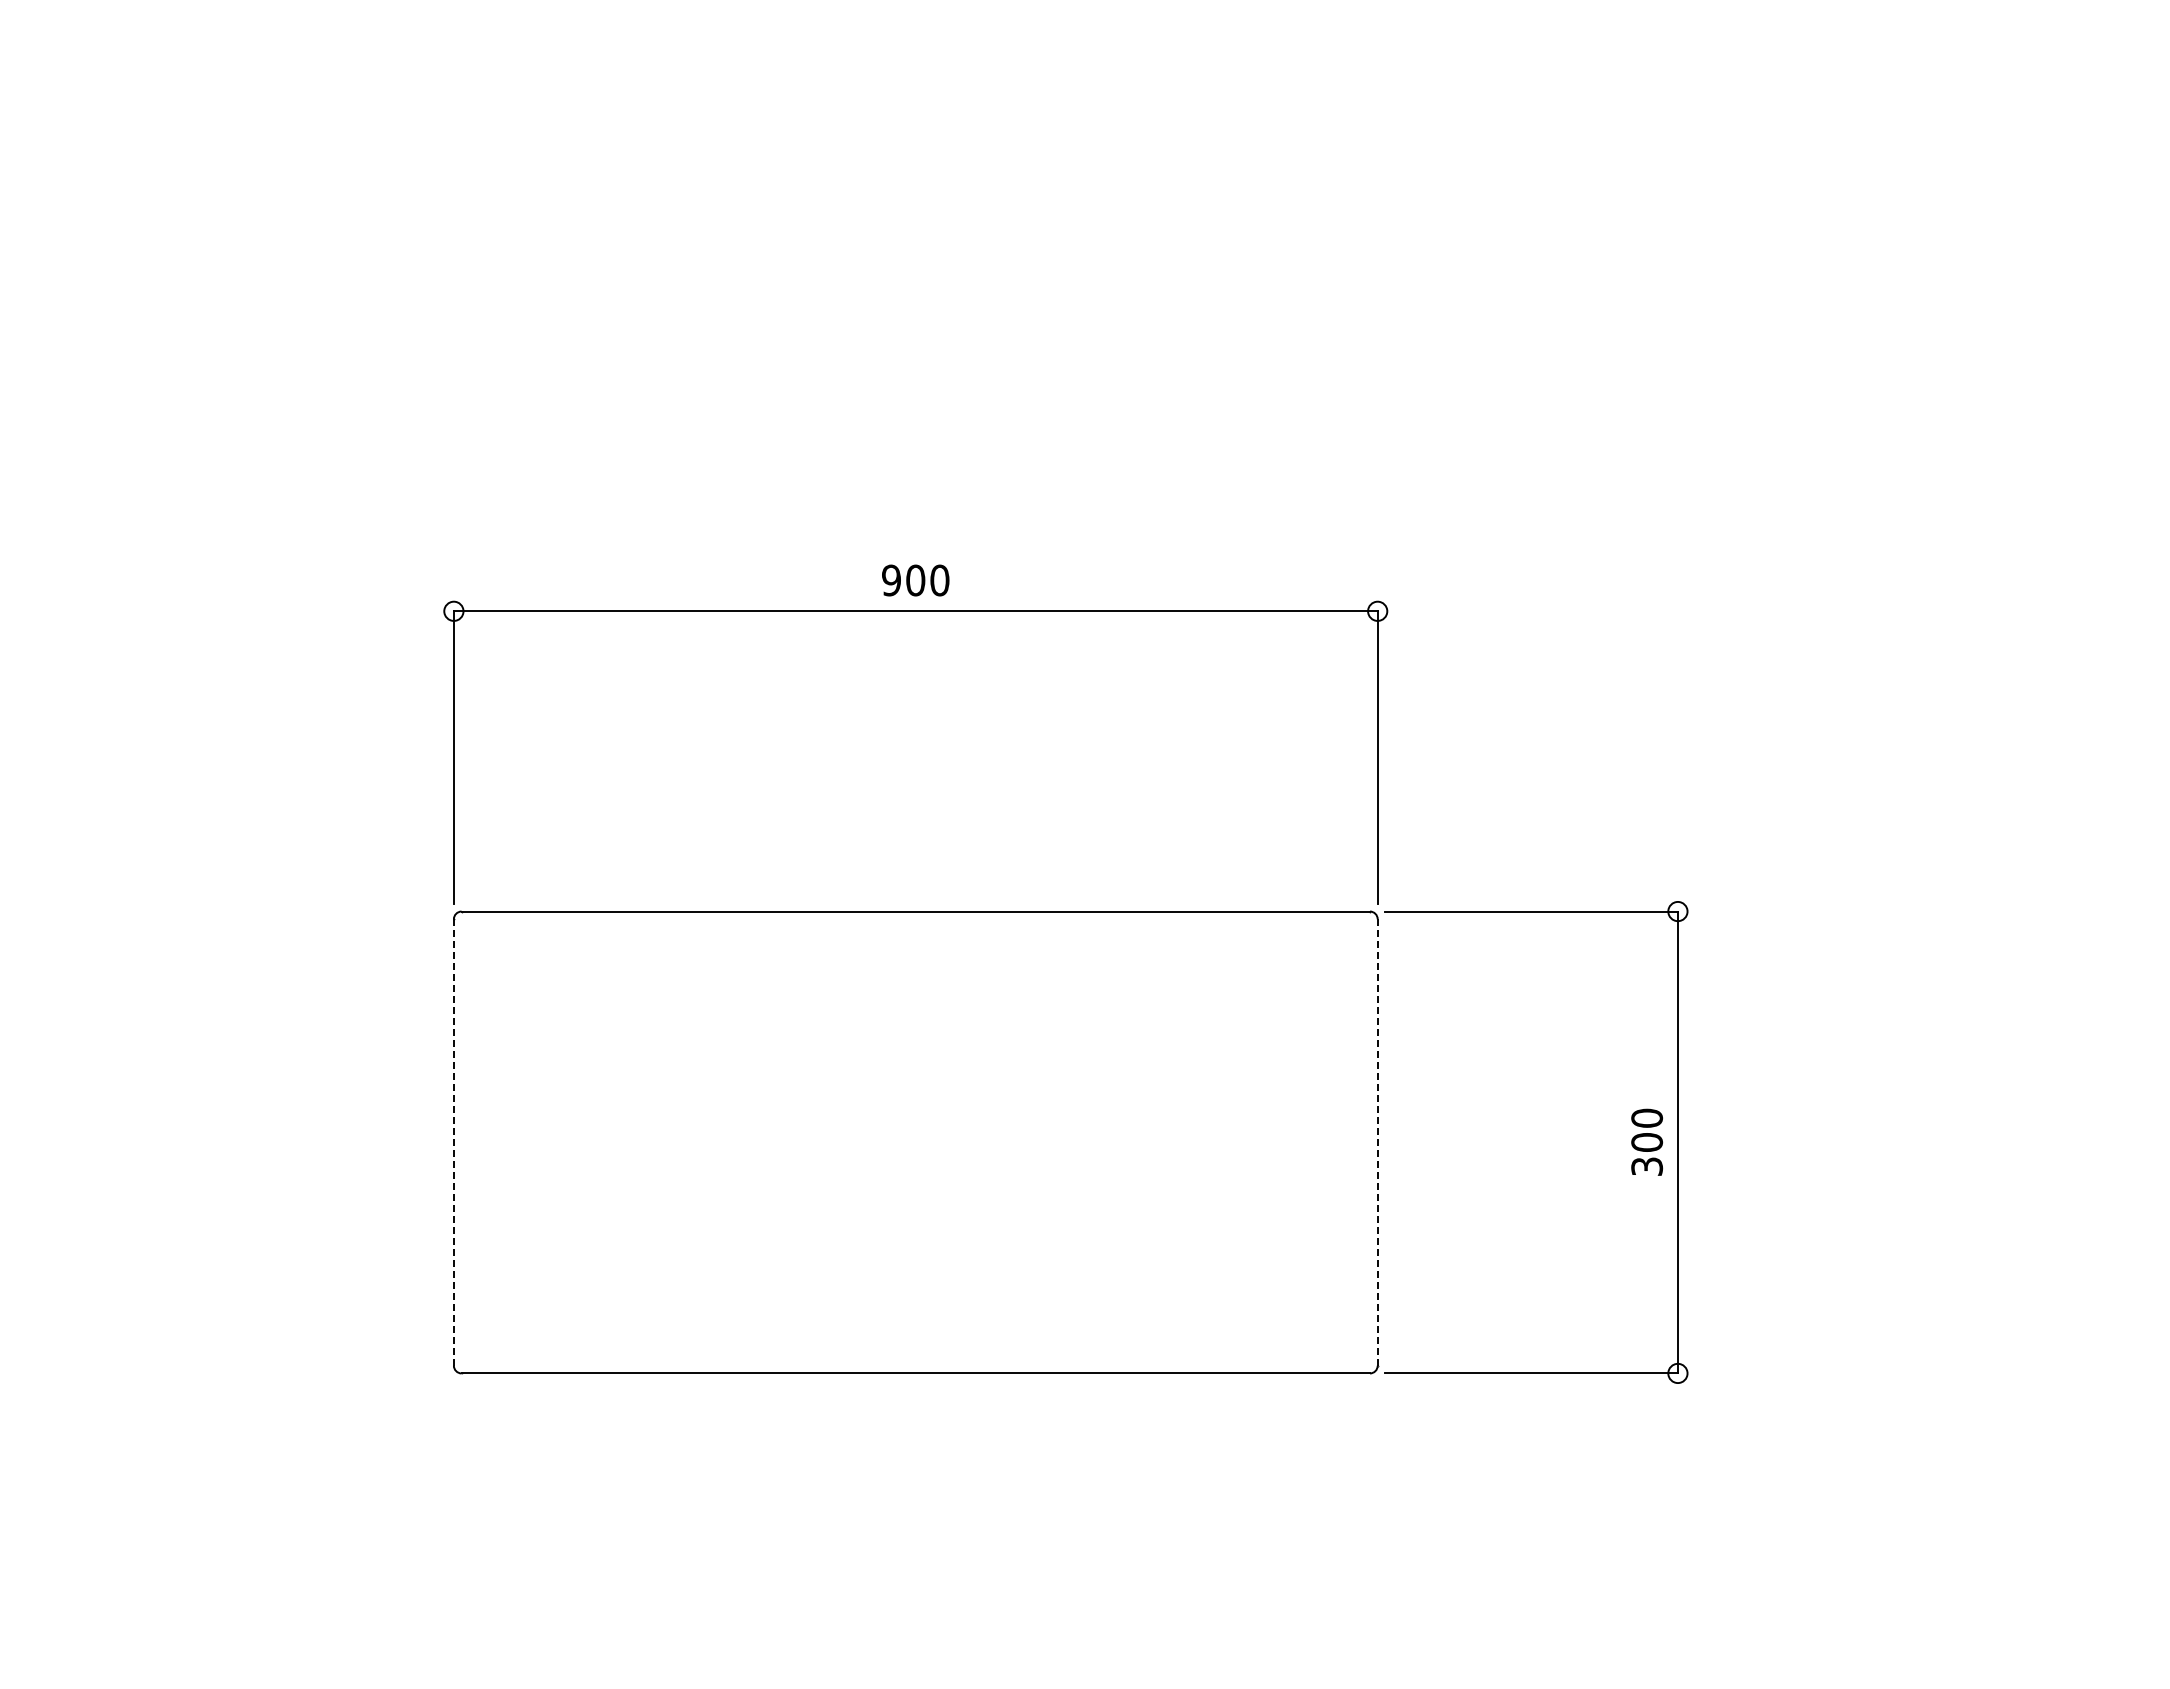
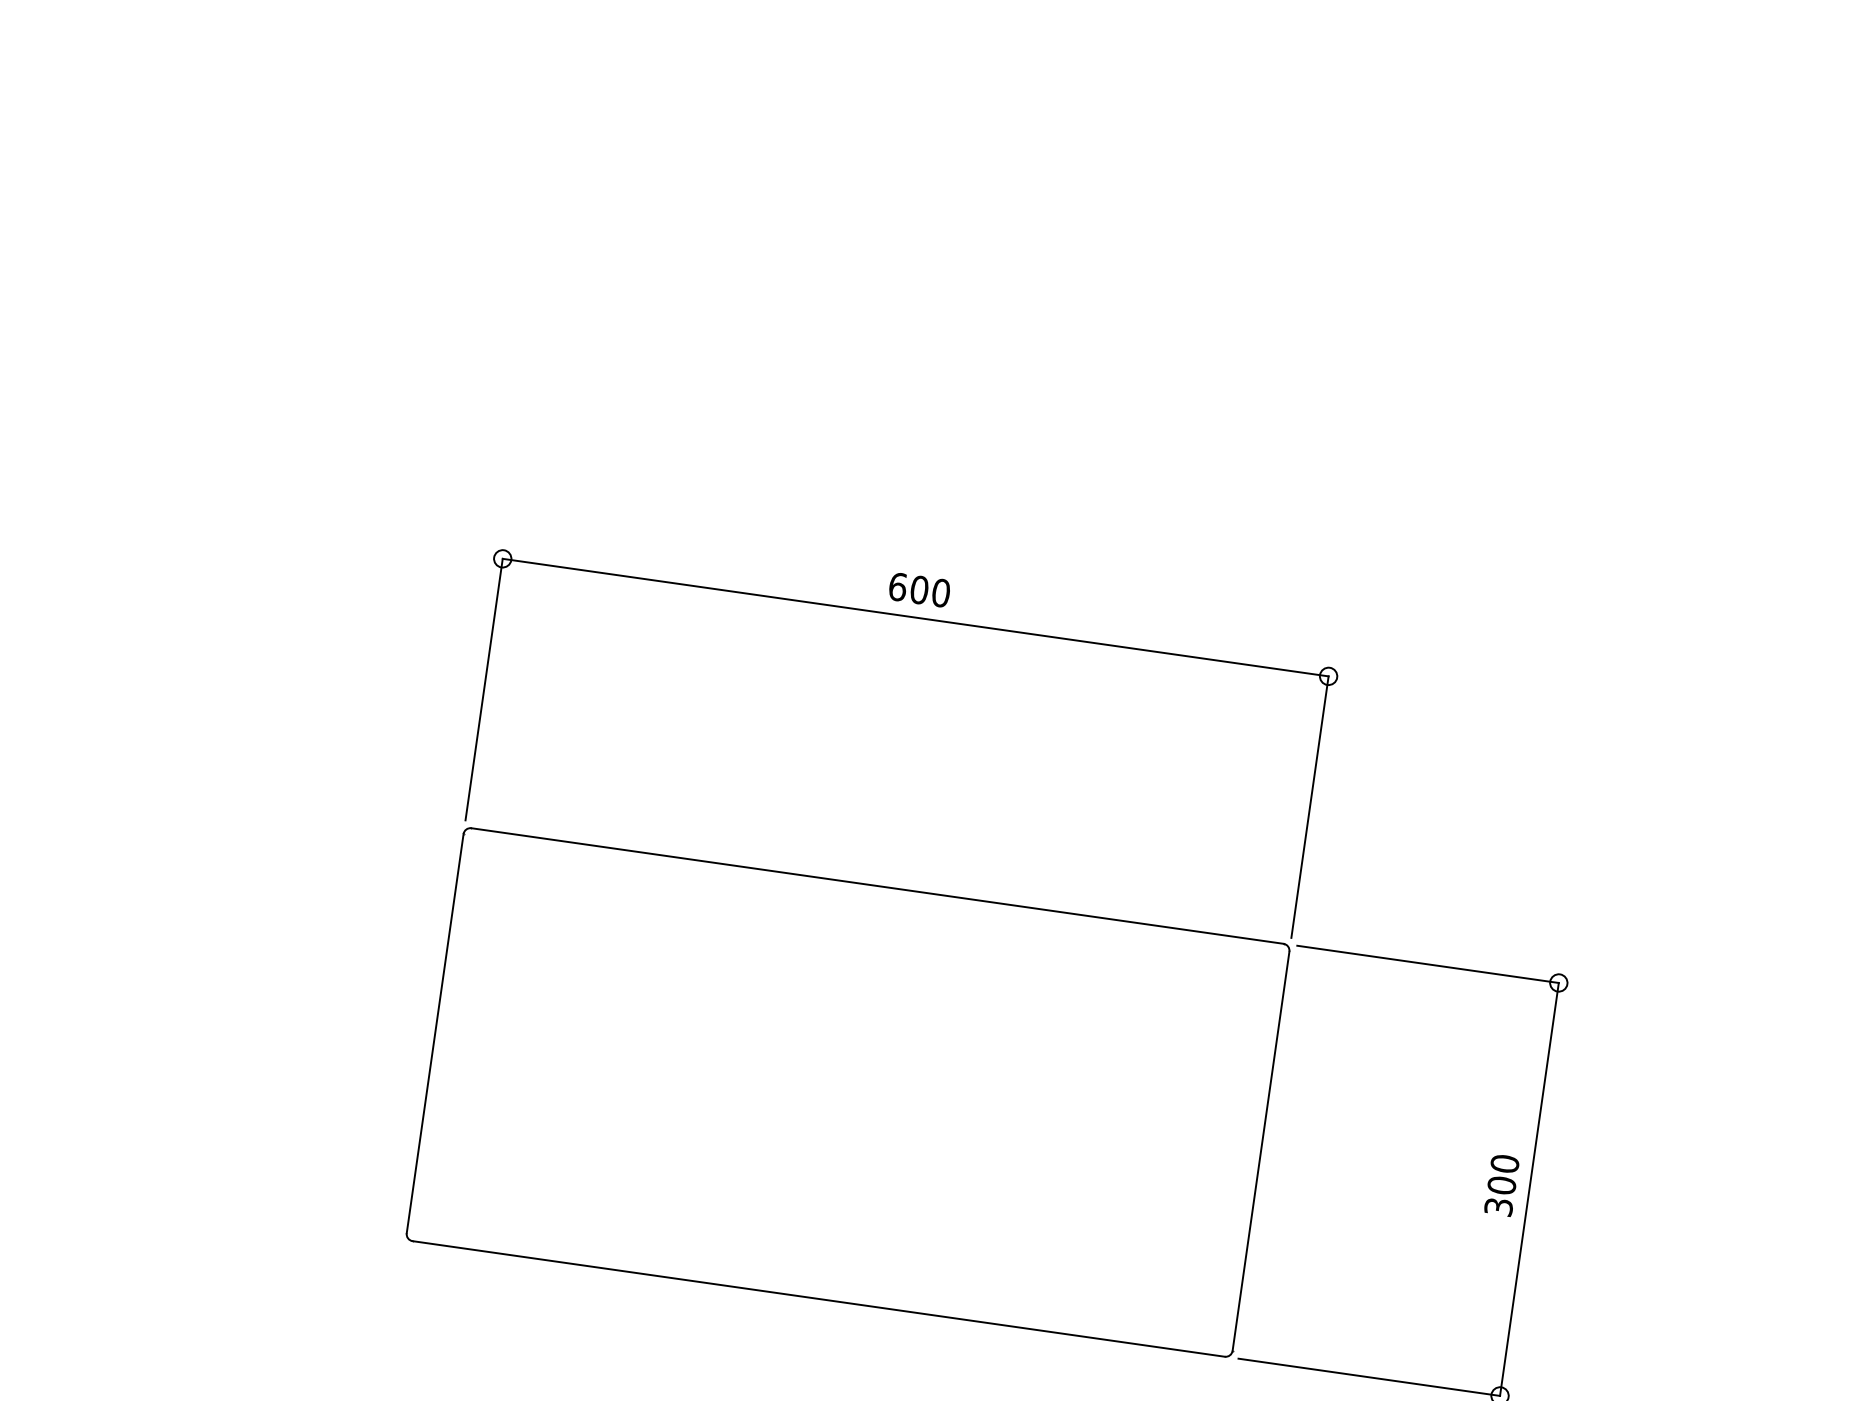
text: (891, 580) -> (897, 586), 900 -> 600
line: (453, 1142) -> (434, 1033), dashed -> solid
line: (1377, 1143) -> (1260, 1152), dashed -> solid

